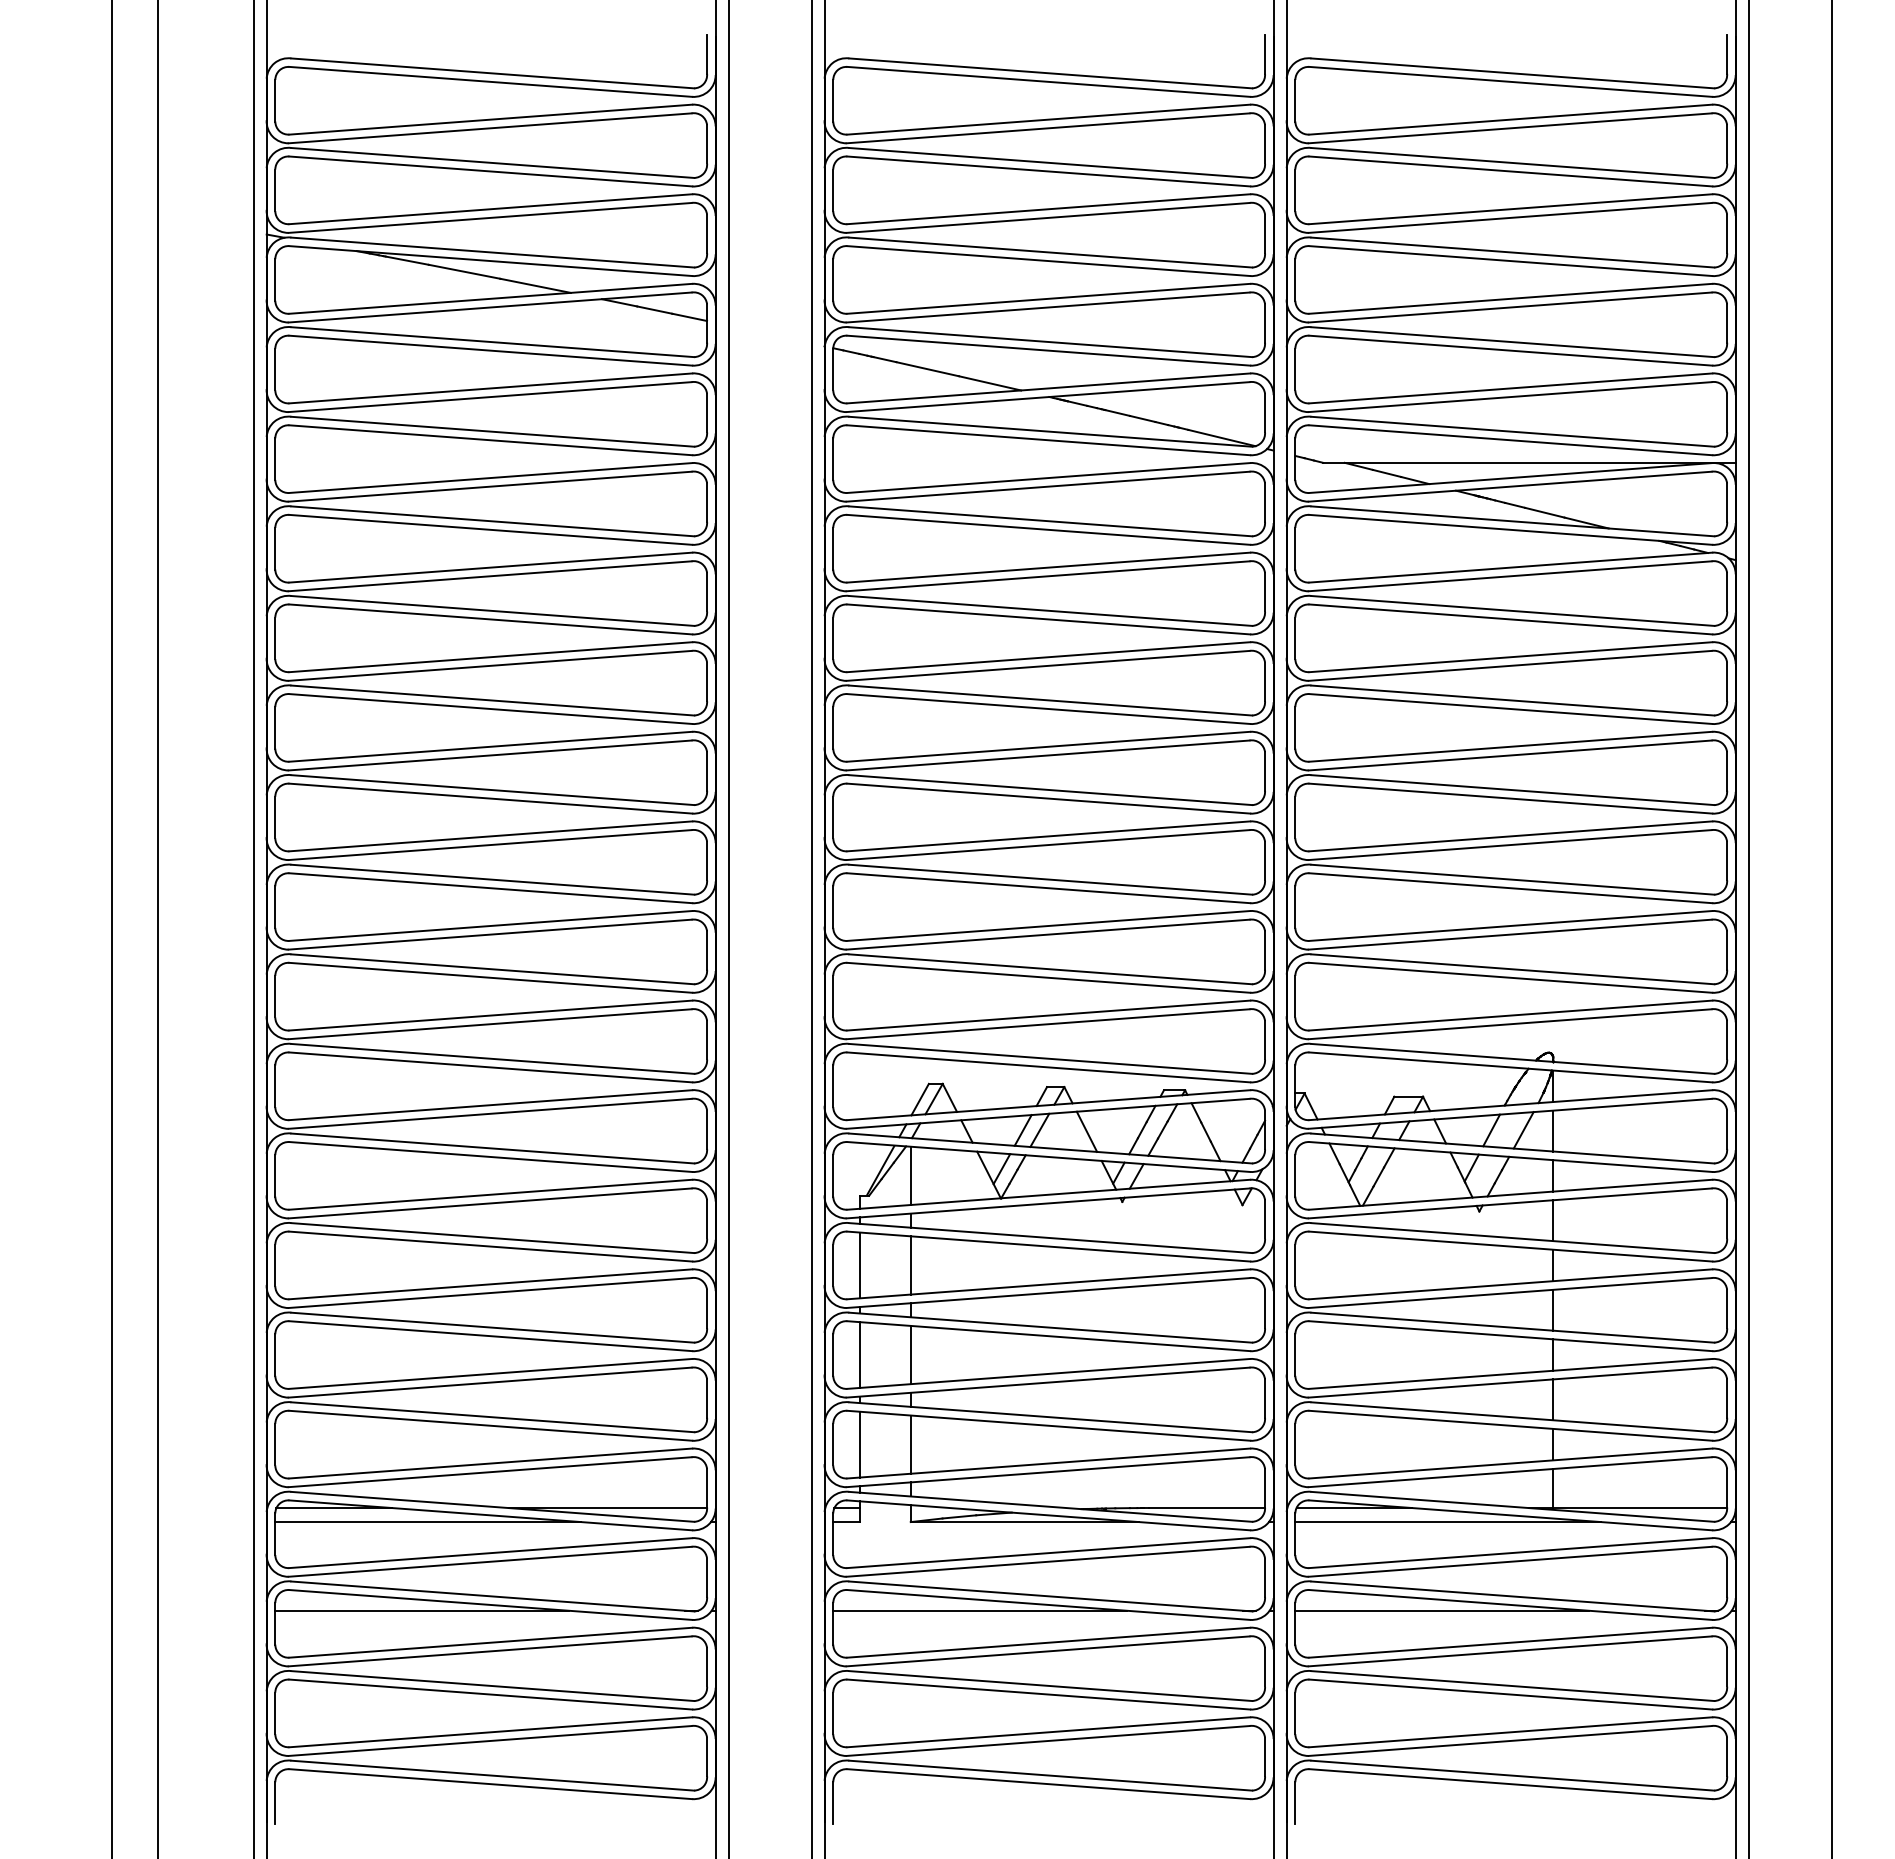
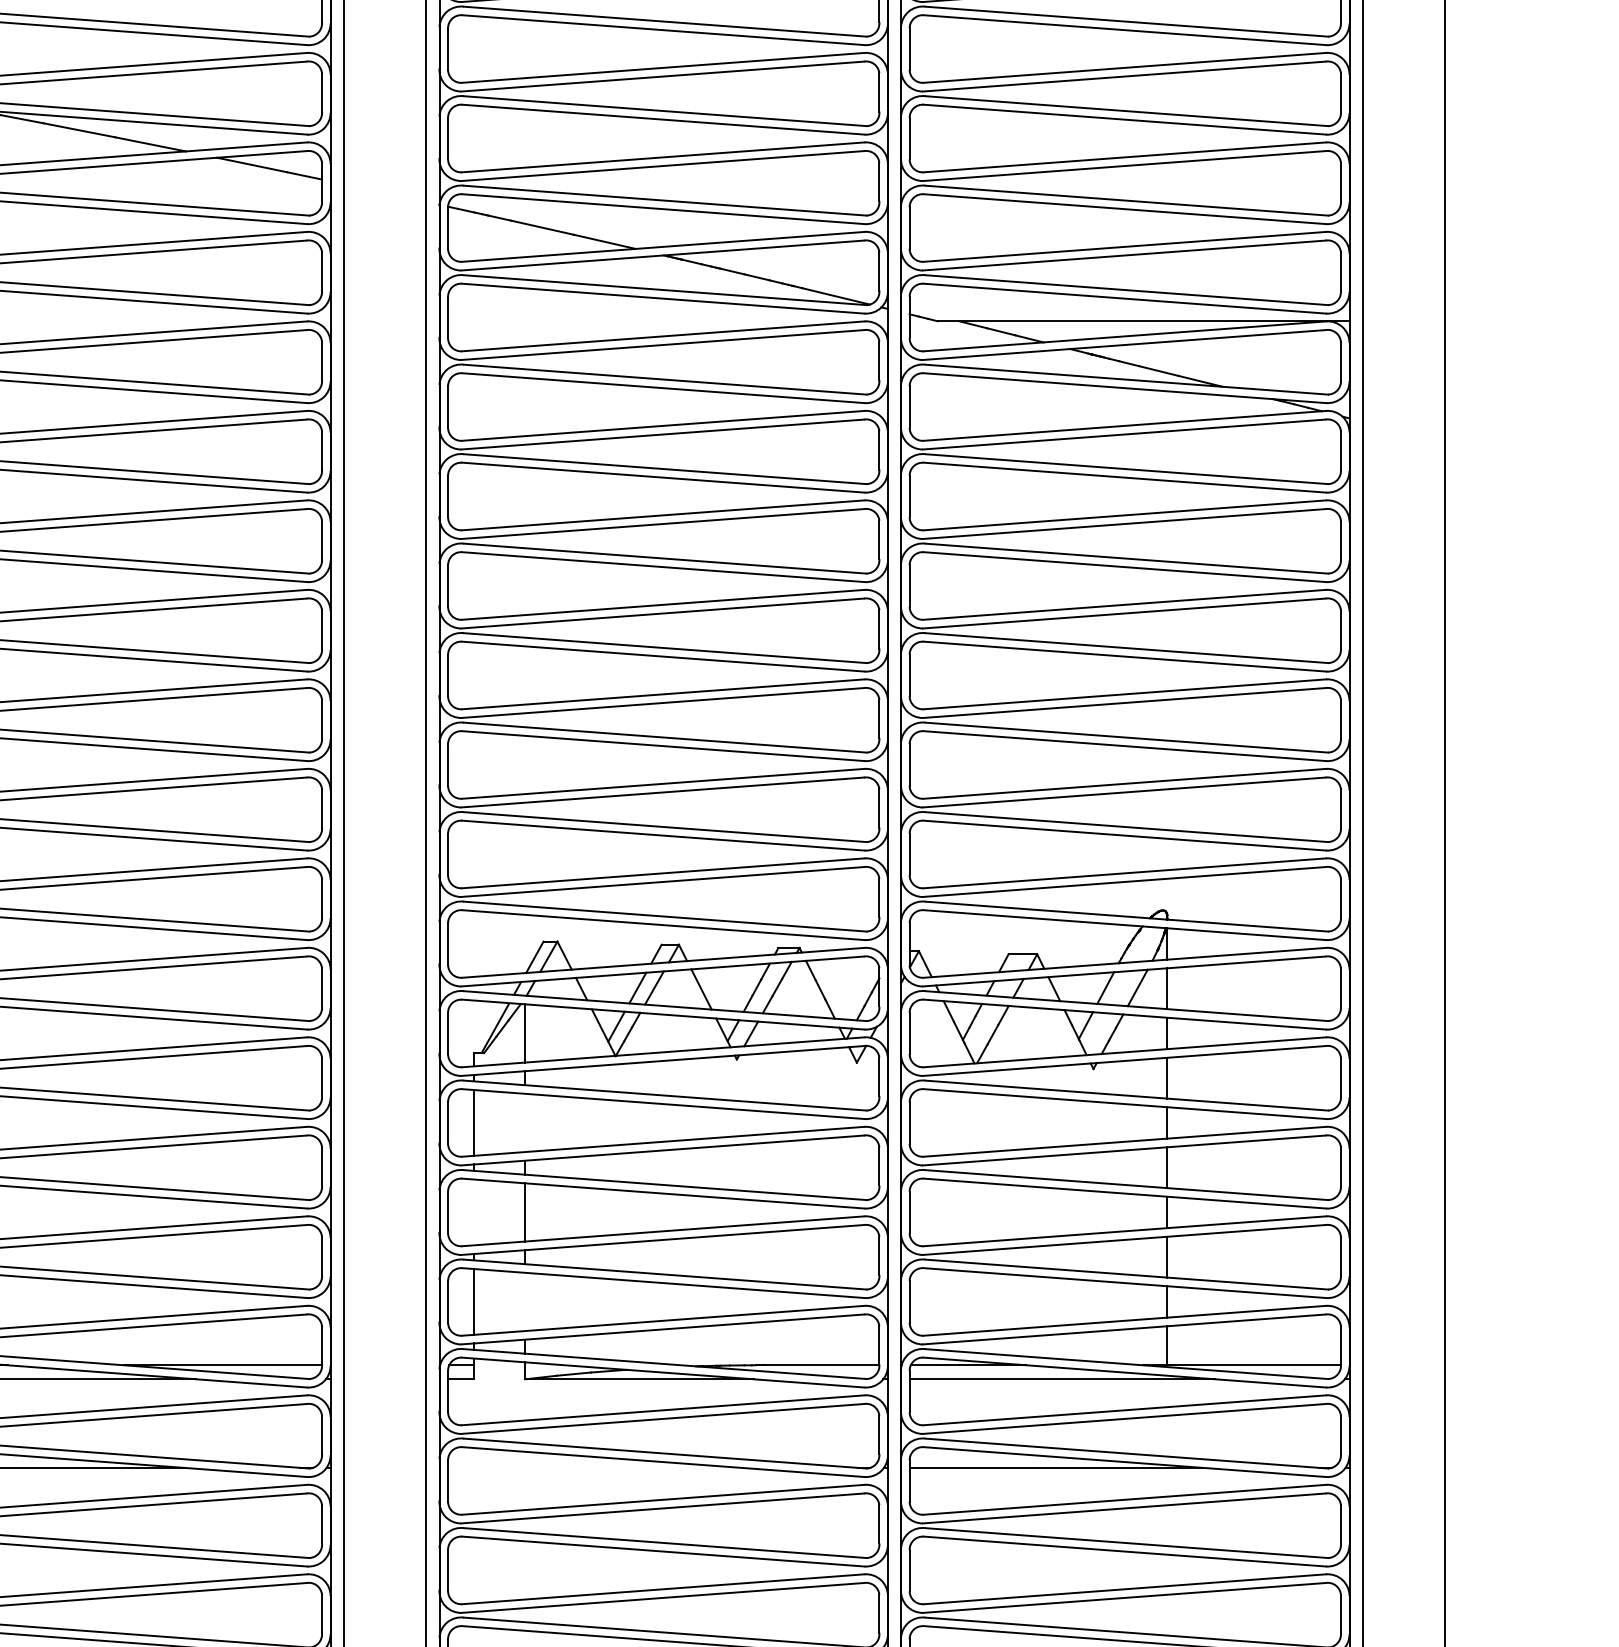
line: (910, 1265) -> (525, 1122), removed
line: (859, 1354) -> (474, 1211), removed
line: (910, 1444) -> (525, 1301), removed
line: (979, 1610) -> (594, 1467), removed

